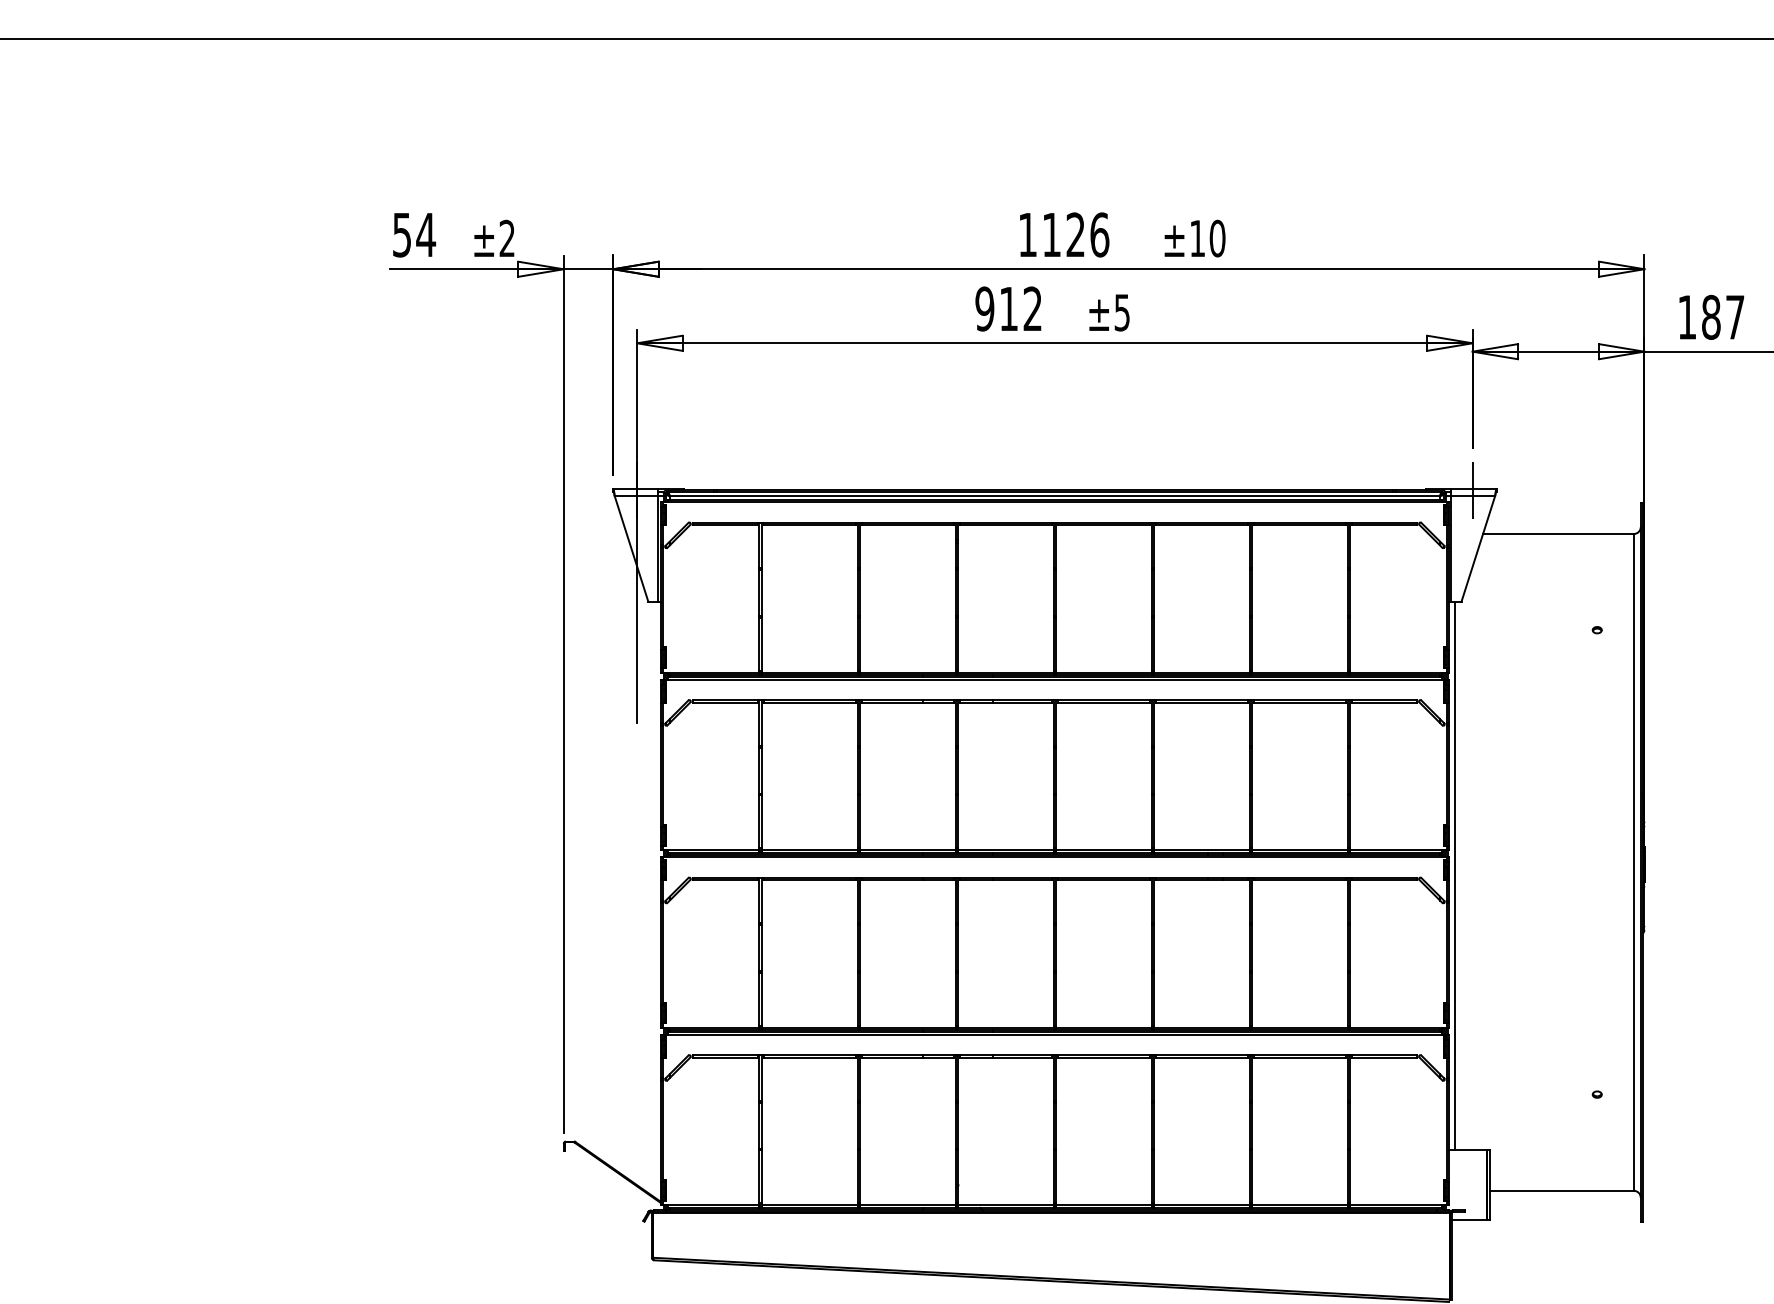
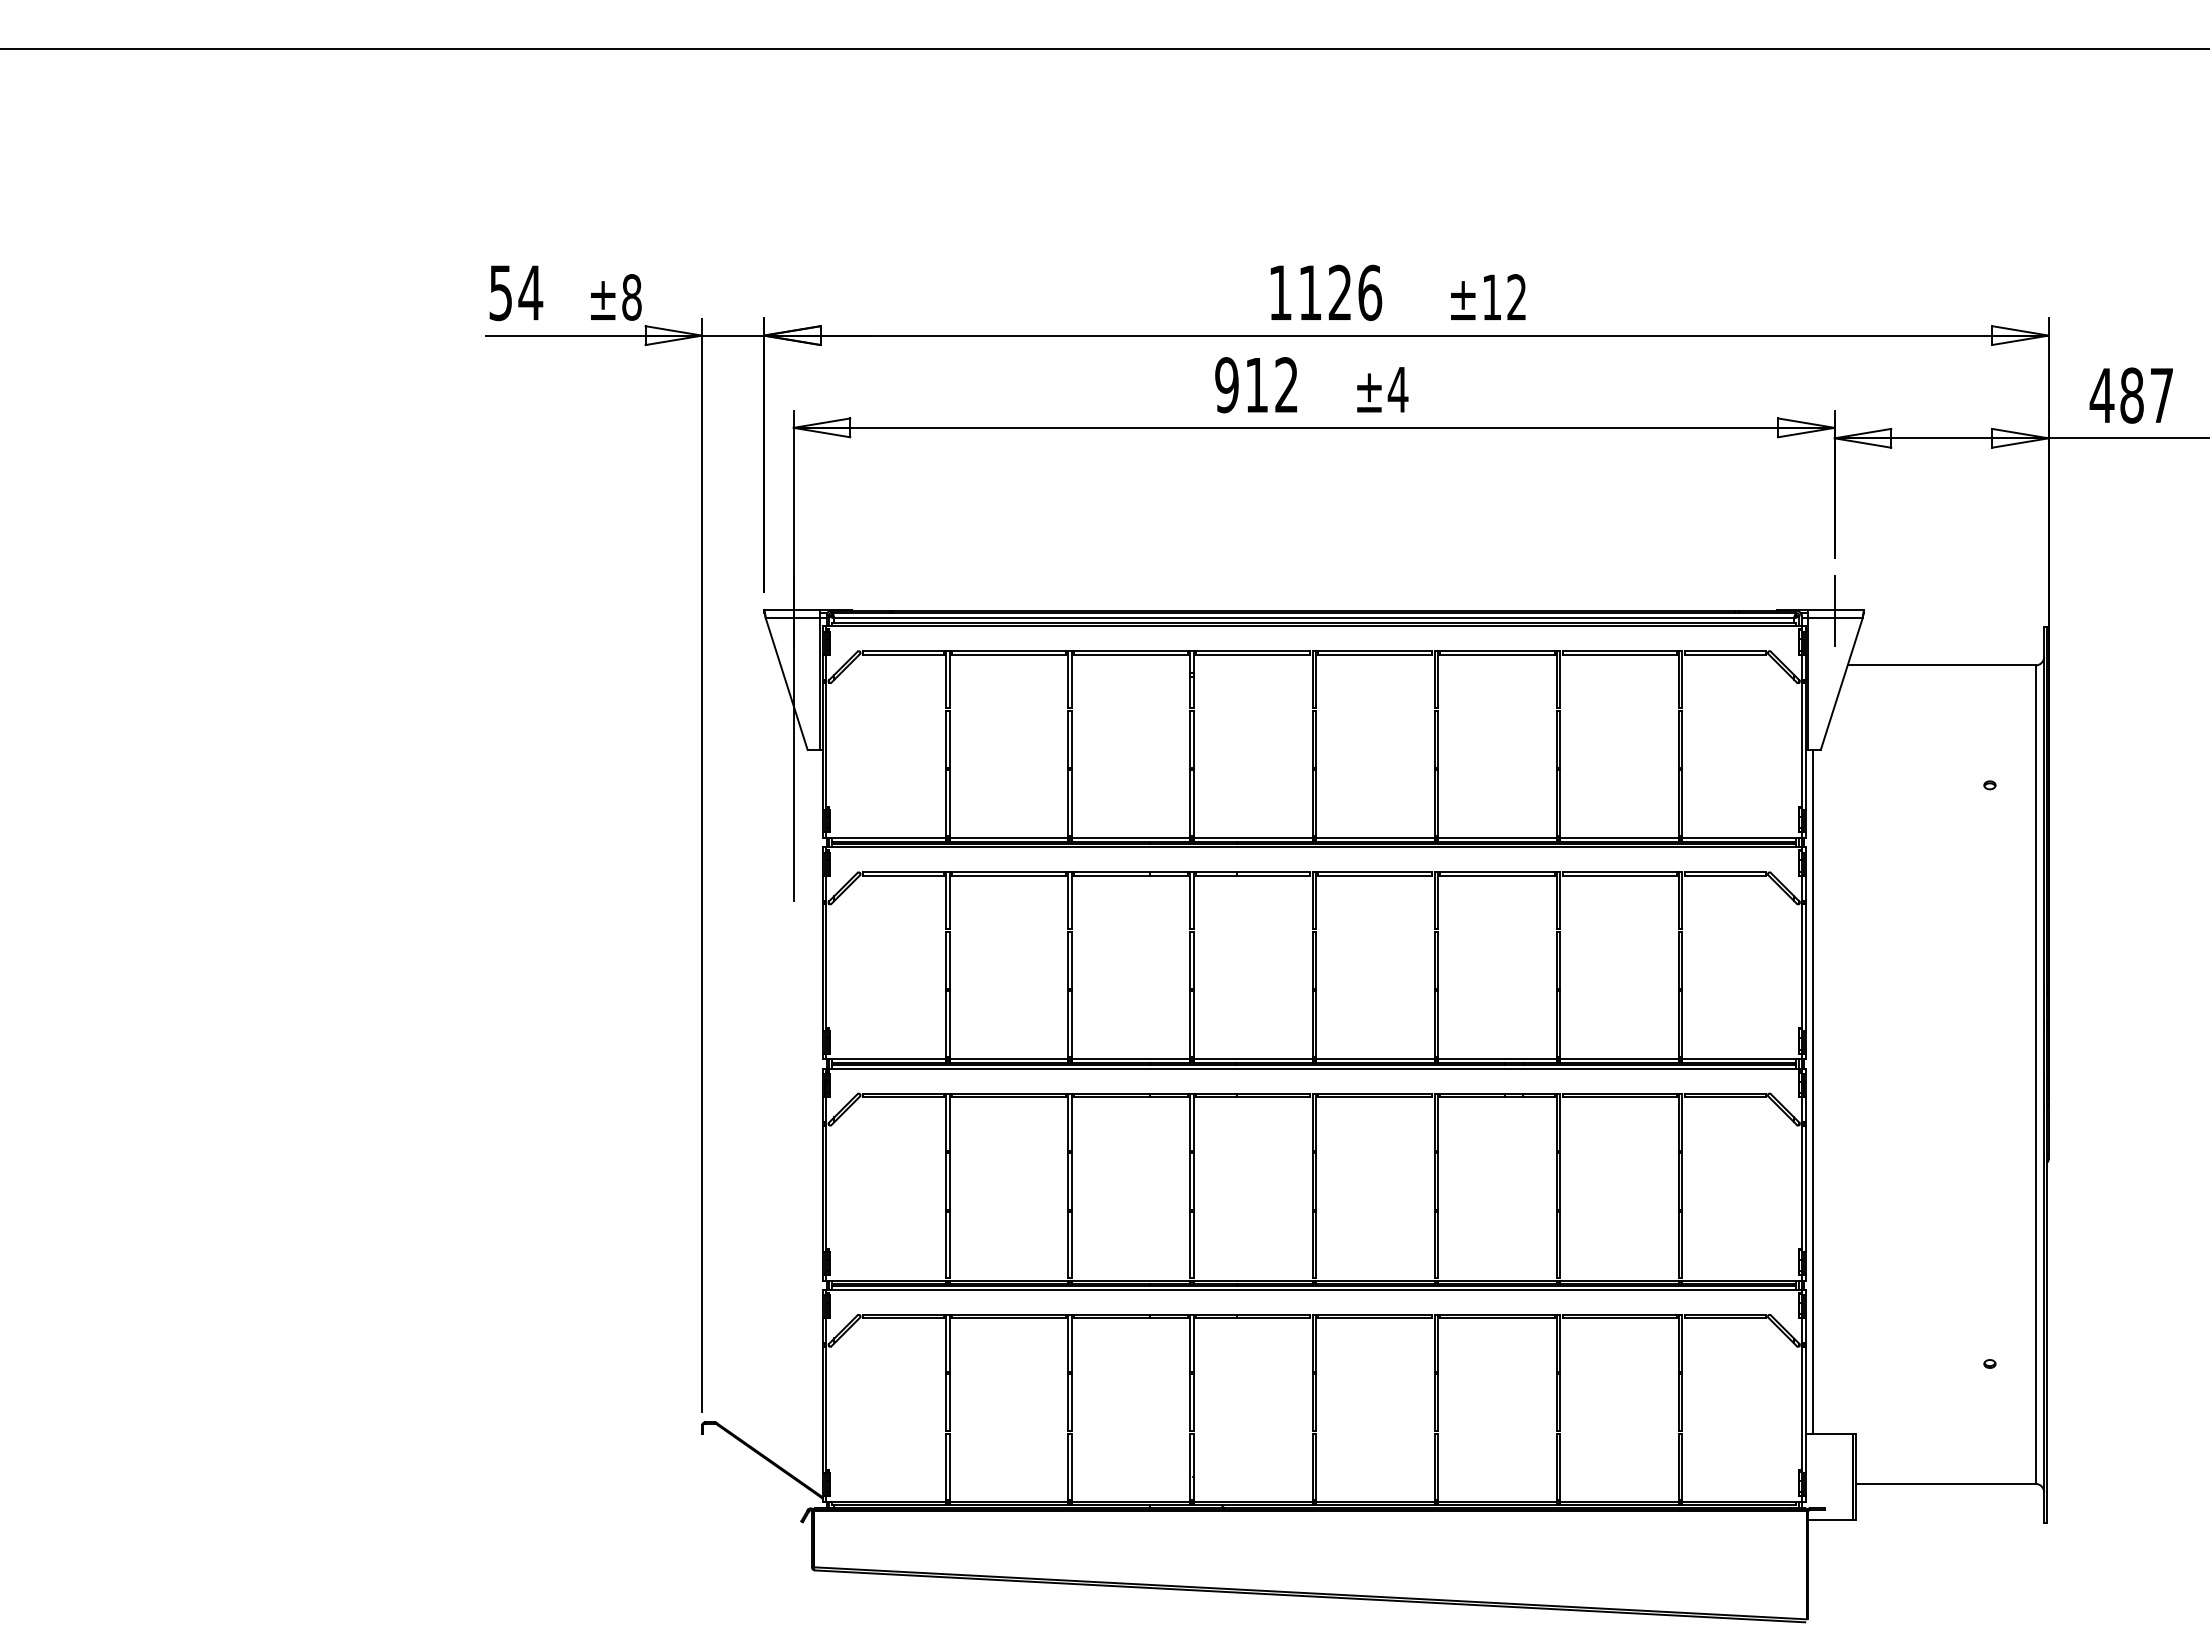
text: (506, 238) -> (631, 297), ±2 -> ±8
text: (1217, 238) -> (1516, 297), ±10 -> ±12
text: (1121, 313) -> (1397, 390), ±5 -> ±4
text: (1686, 317) -> (2101, 395), 187 -> 487

